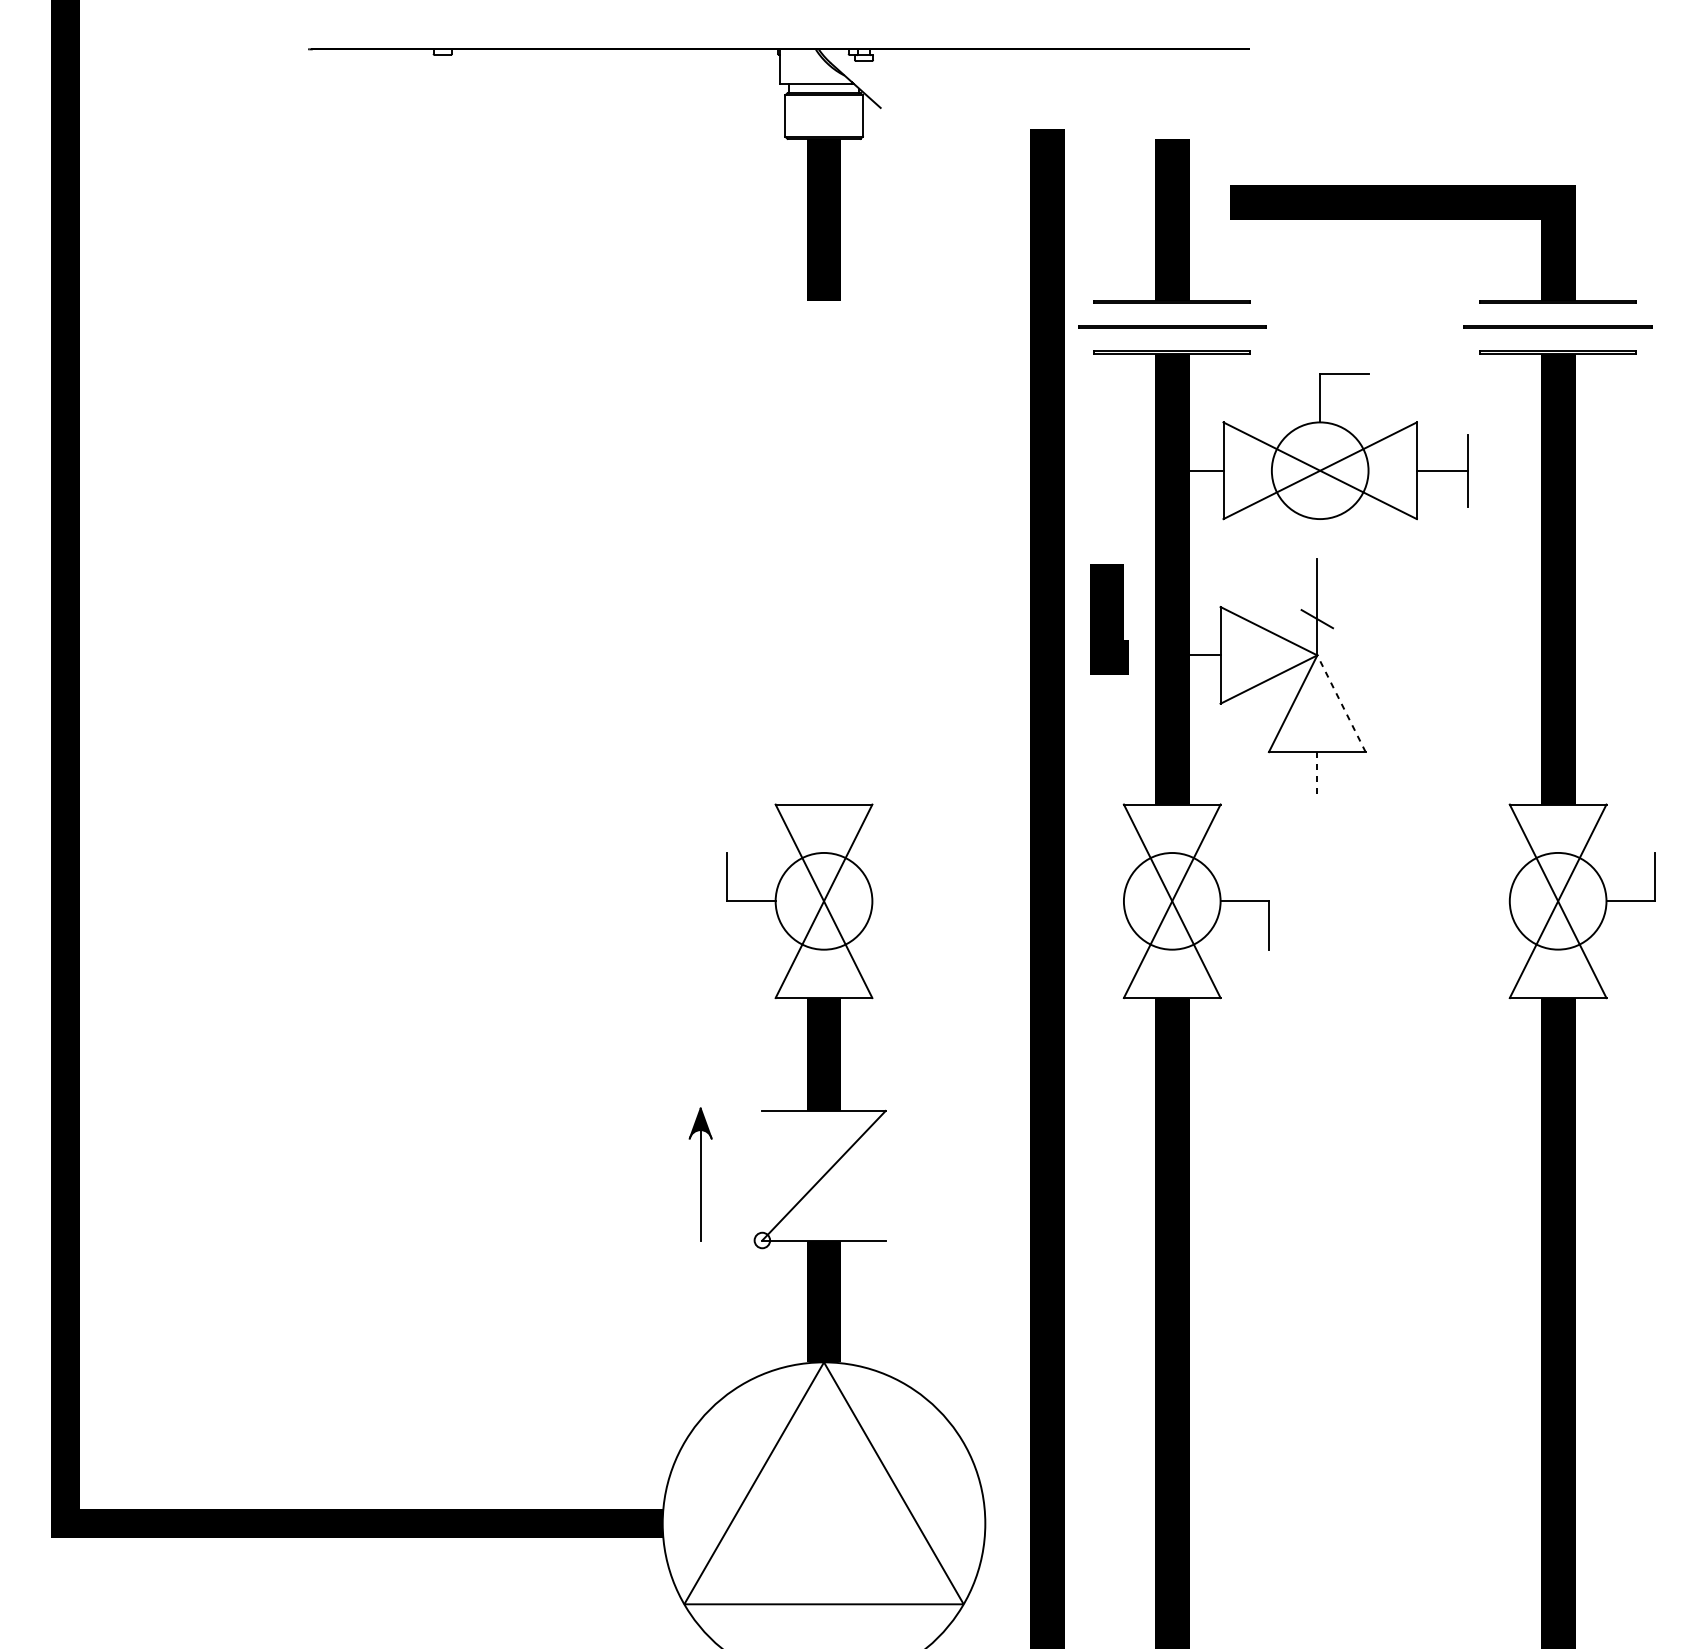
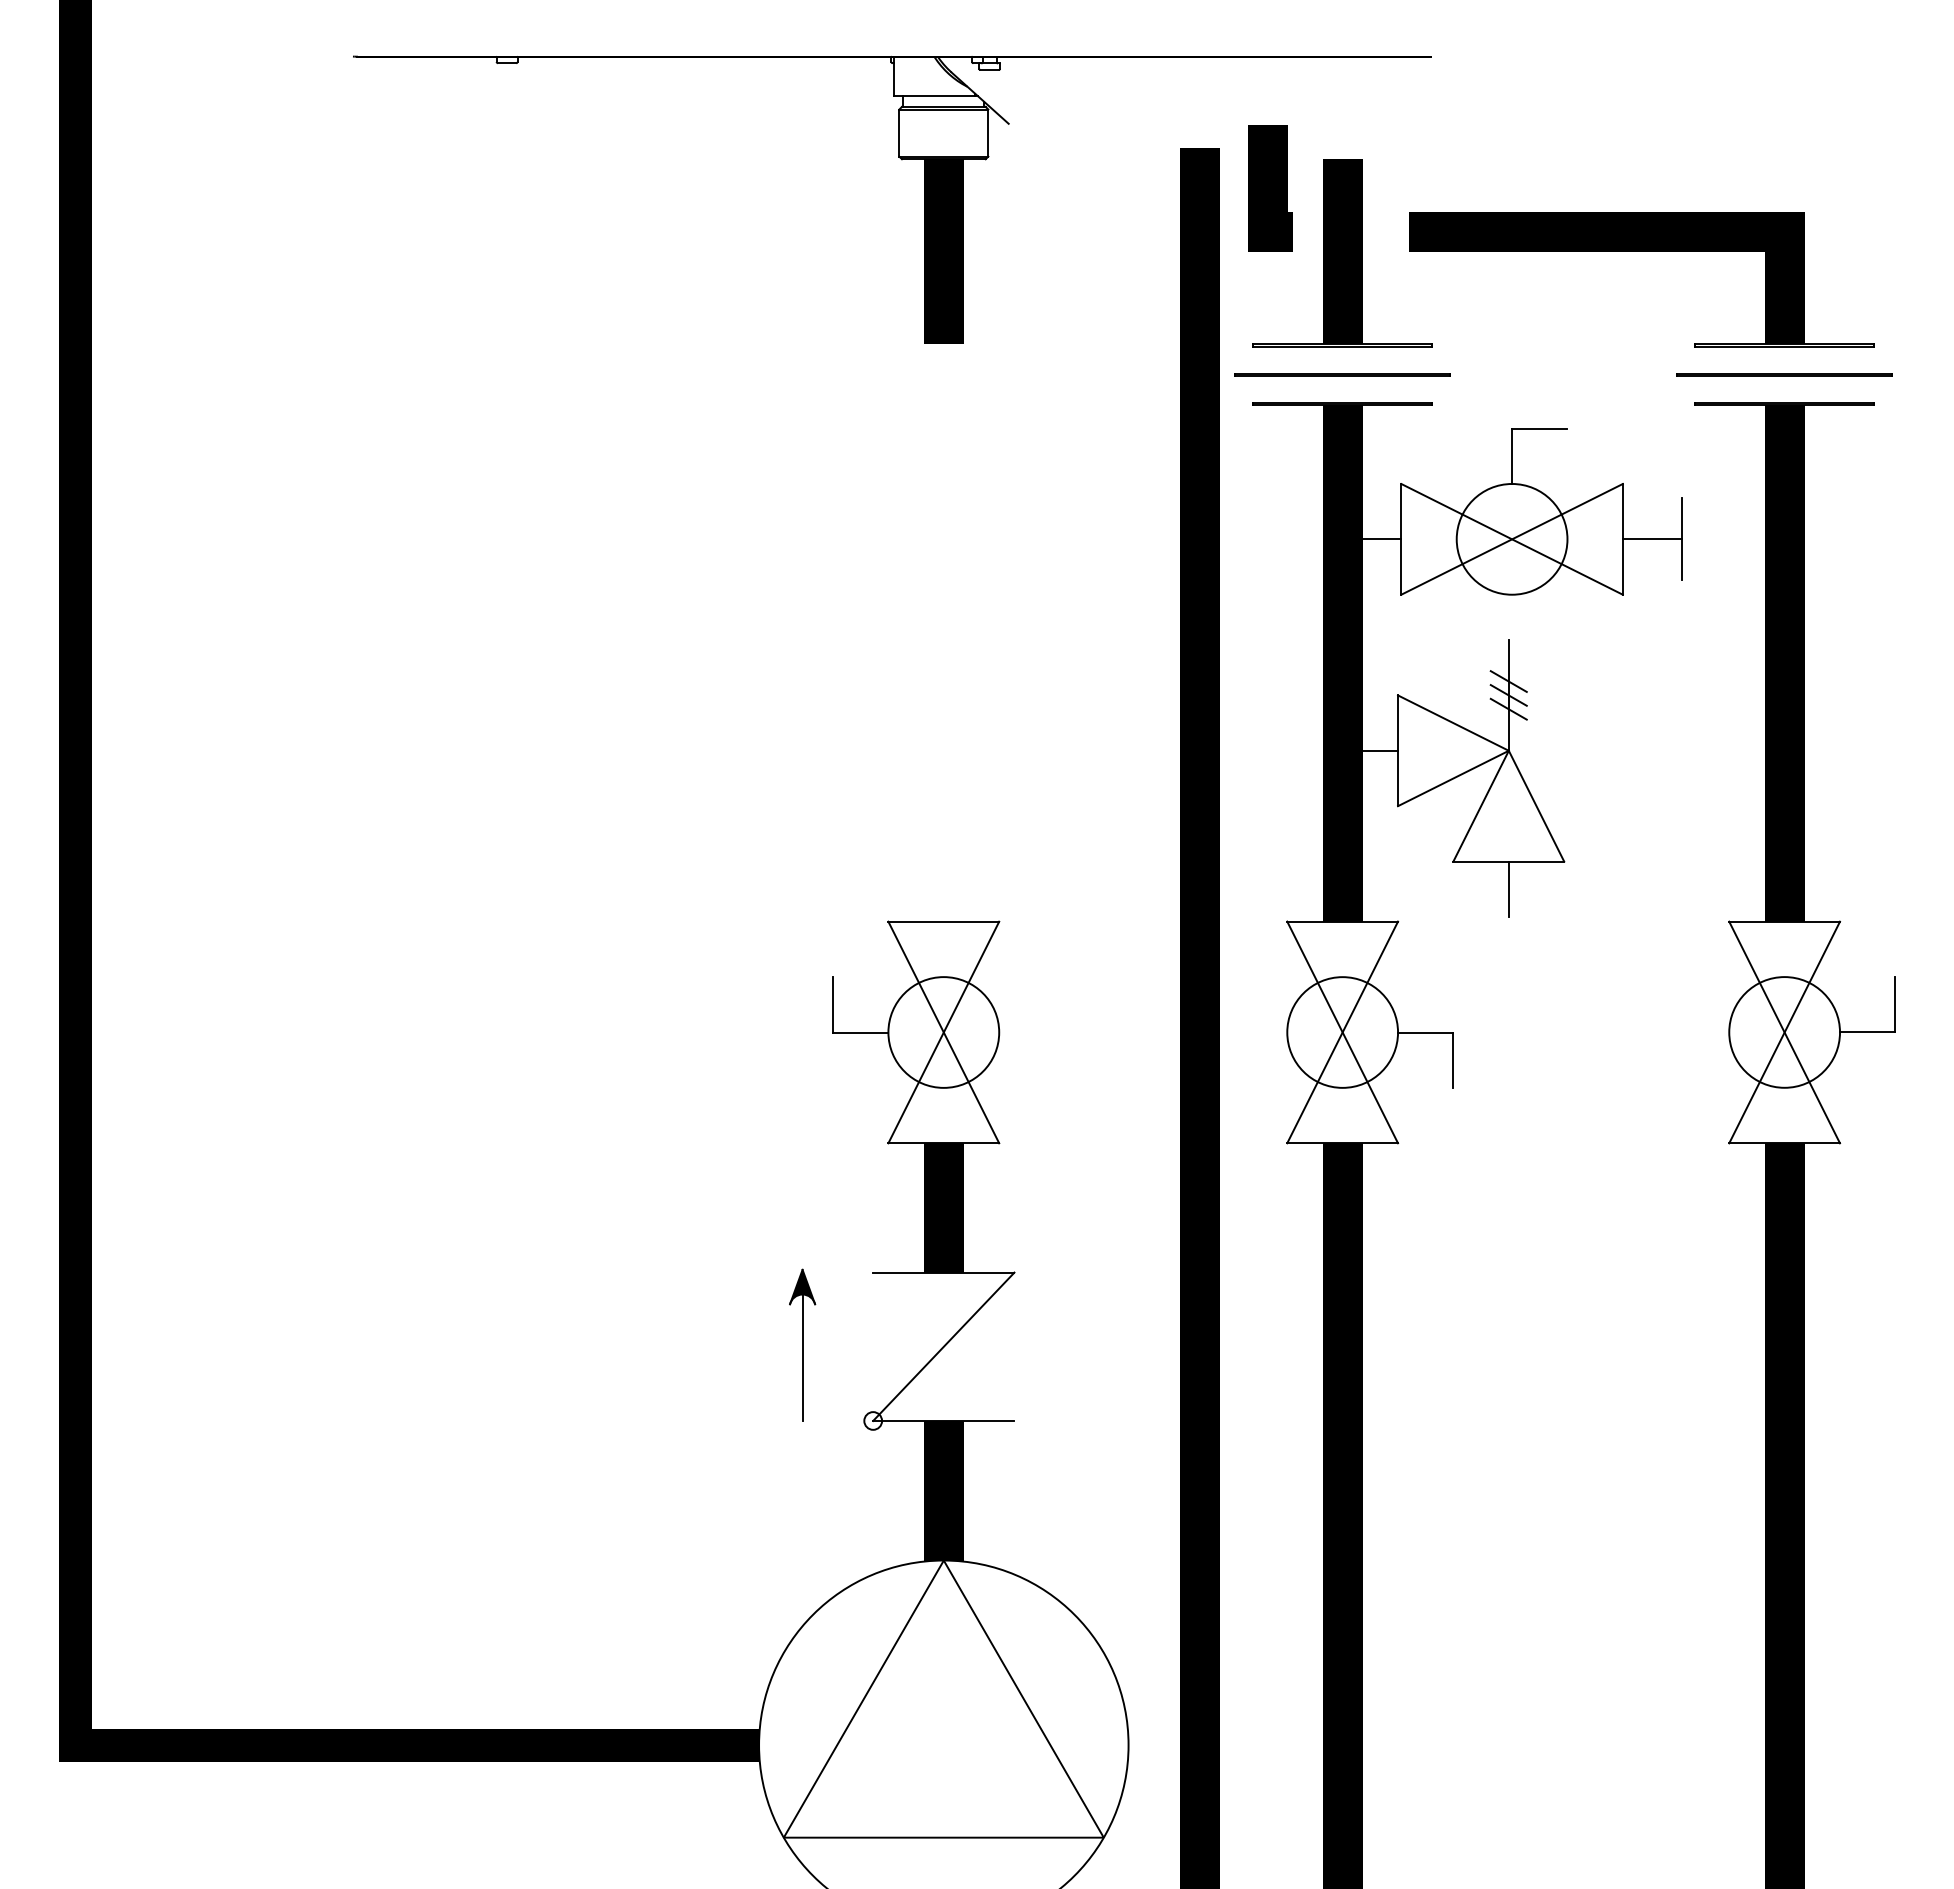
line: (1317, 594) -> (1508, 681), added
line: (1317, 607) -> (1508, 695), added
line: (1109, 619) -> (1270, 188), moved
line: (1341, 704) -> (1536, 806), dashed -> solid
line: (1317, 776) -> (1508, 889), dashed -> solid

